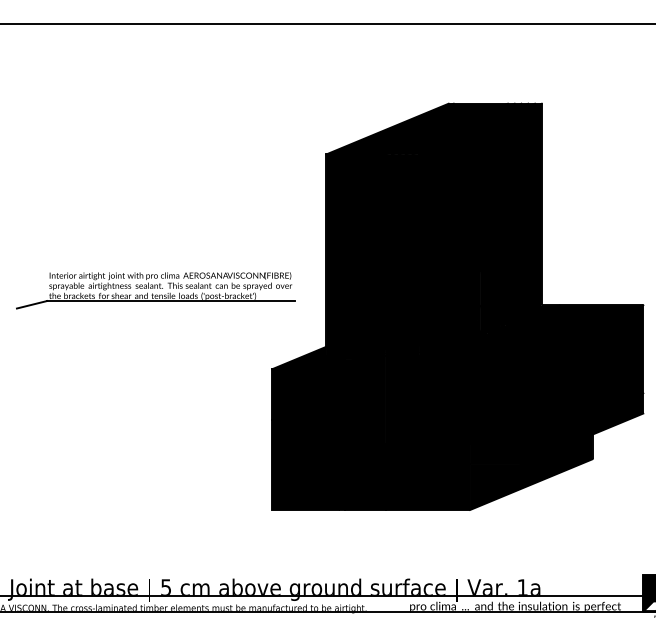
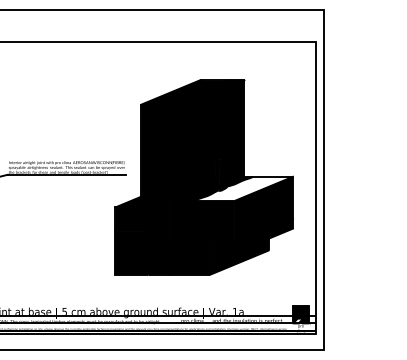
fill: (539, 329) -> (243, 188), removed

